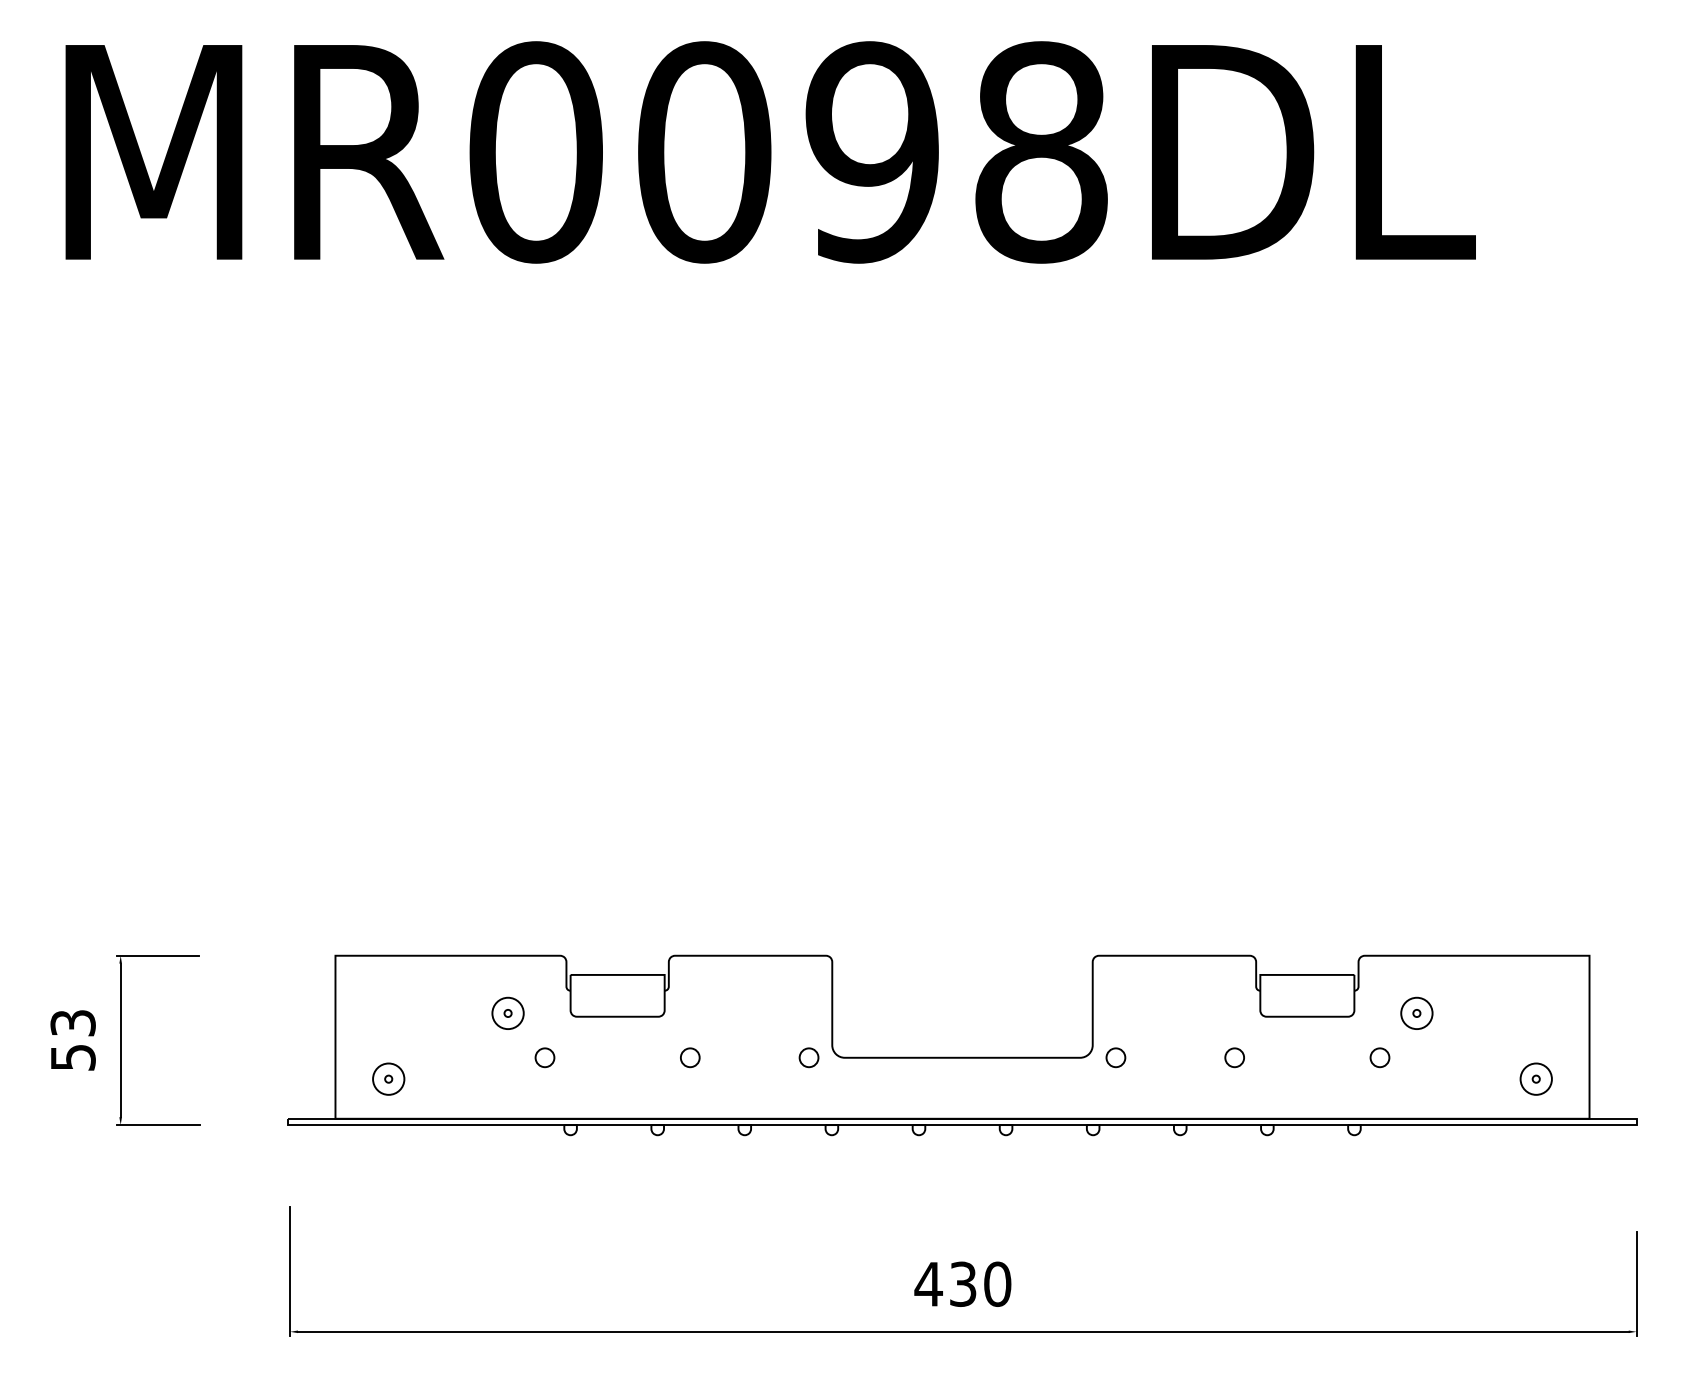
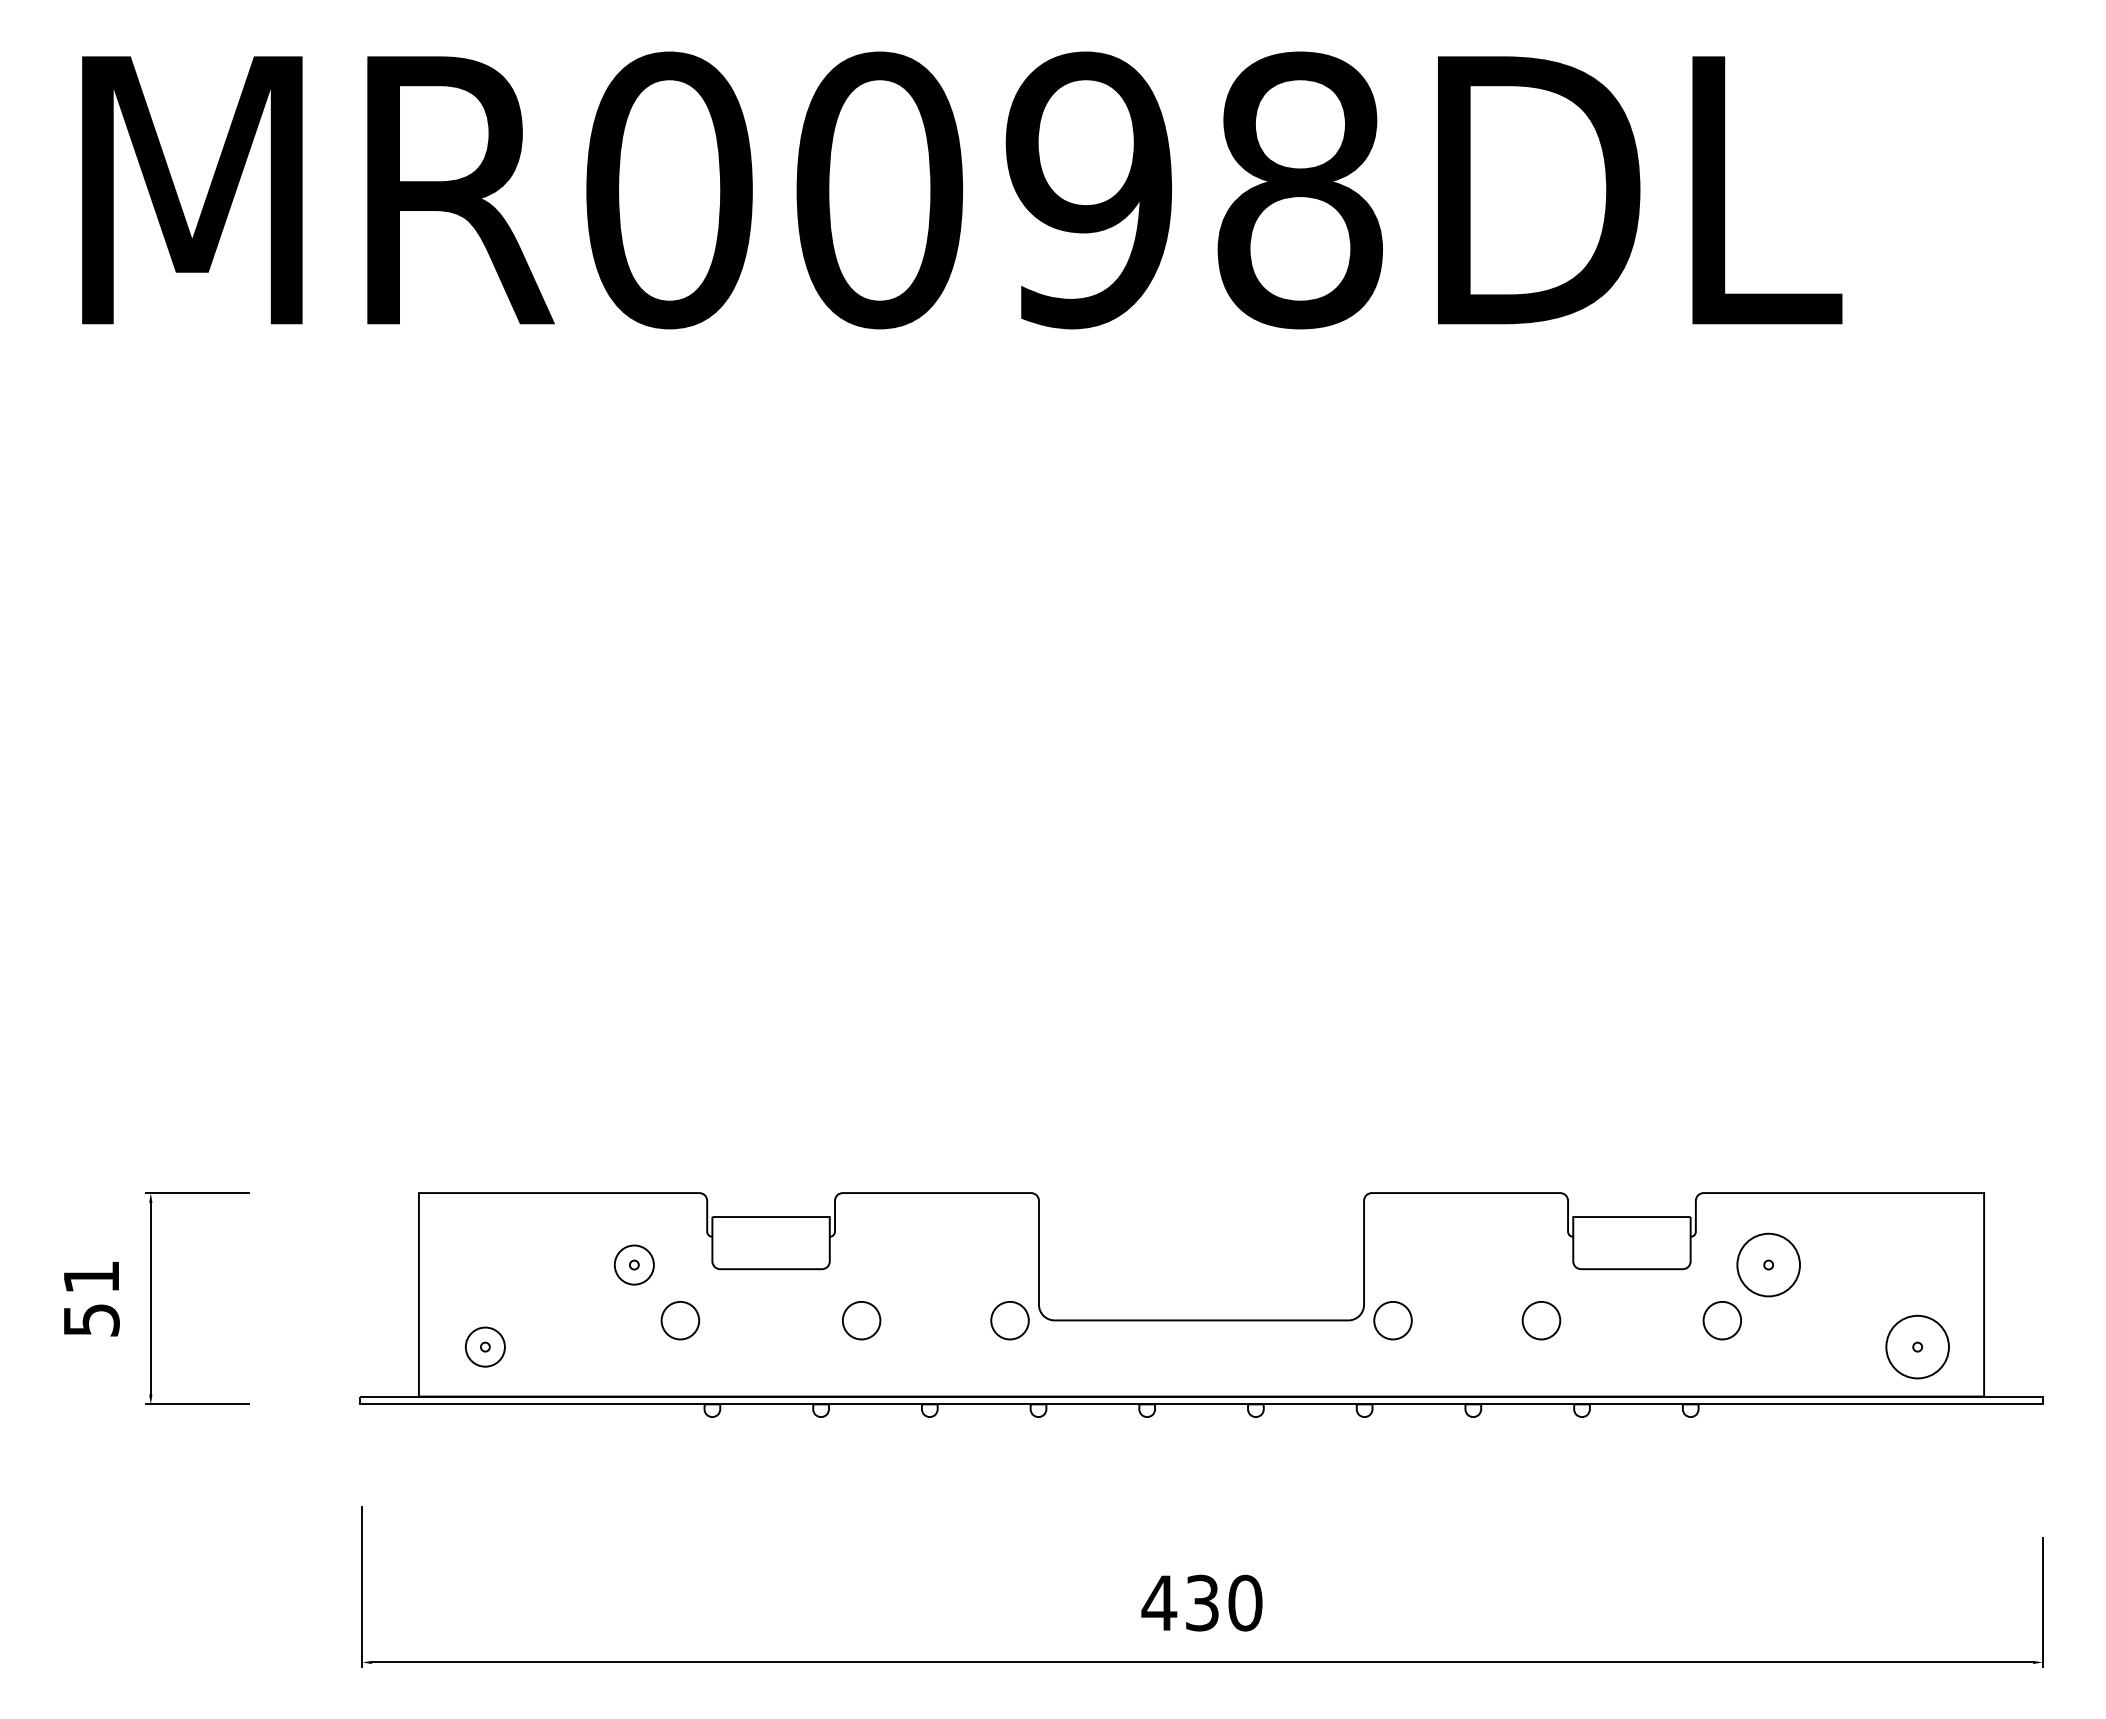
circle: (1416, 1012) -> (1768, 1264), size x1.6
text: (73, 1023) -> (91, 1277), 53 -> 51
circle: (545, 1057) -> (680, 1319), size x1.6
circle: (690, 1057) -> (861, 1319), size x1.6
circle: (808, 1057) -> (1009, 1319), size x1.6
circle: (1115, 1057) -> (1392, 1319), size x1.6
circle: (1234, 1057) -> (1540, 1319), size x1.6
circle: (1379, 1057) -> (1722, 1319), size x1.6
circle: (1536, 1078) -> (1917, 1346), size x1.6

